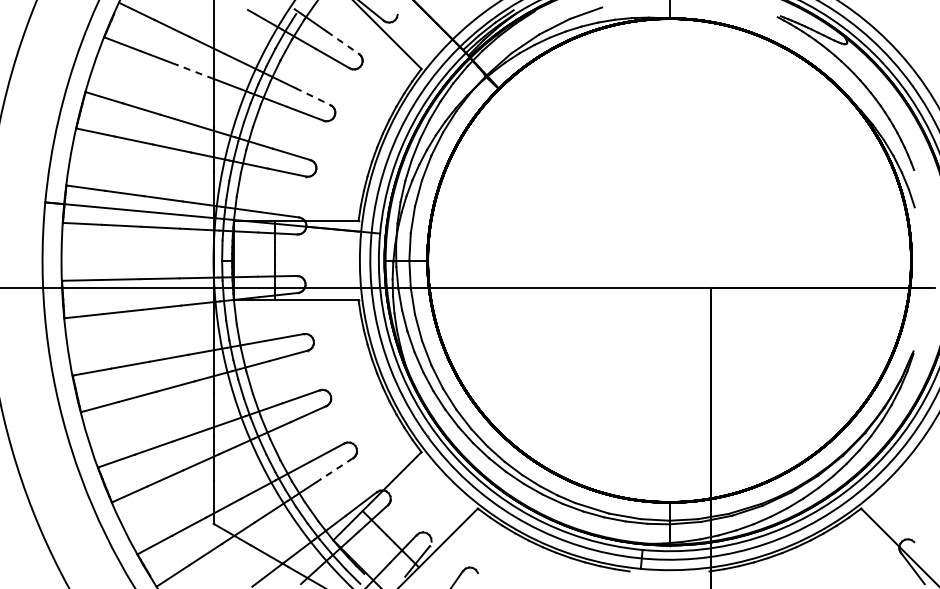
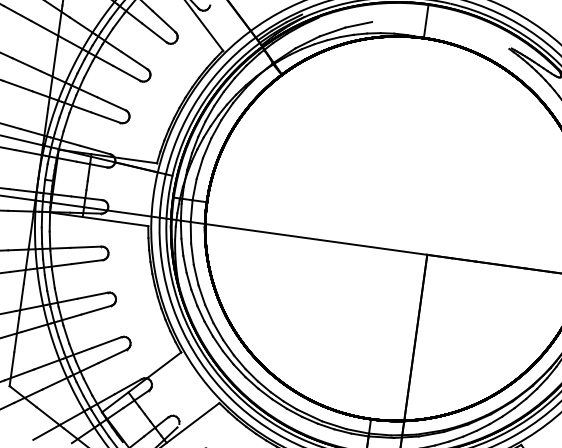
line: (342, 42) -> (163, 21), dashed -> solid
line: (195, 72) -> (44, 28), dashed -> solid
line: (312, 96) -> (134, 60), dashed -> solid
line: (336, 468) -> (112, 356), dashed -> solid

